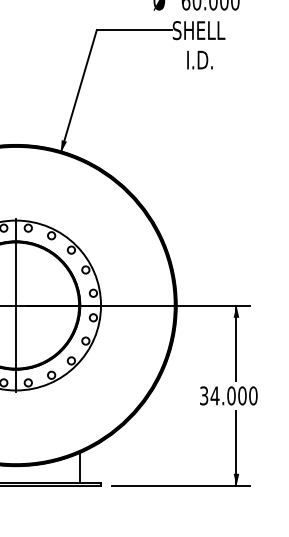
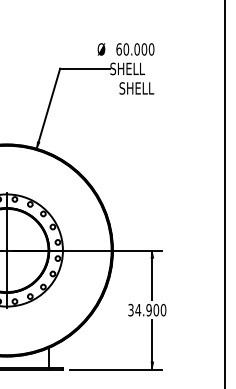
text: (212, 60) -> (136, 88), I.D. -> SHELL
text: (230, 396) -> (148, 310), 34.000 -> 34.900

